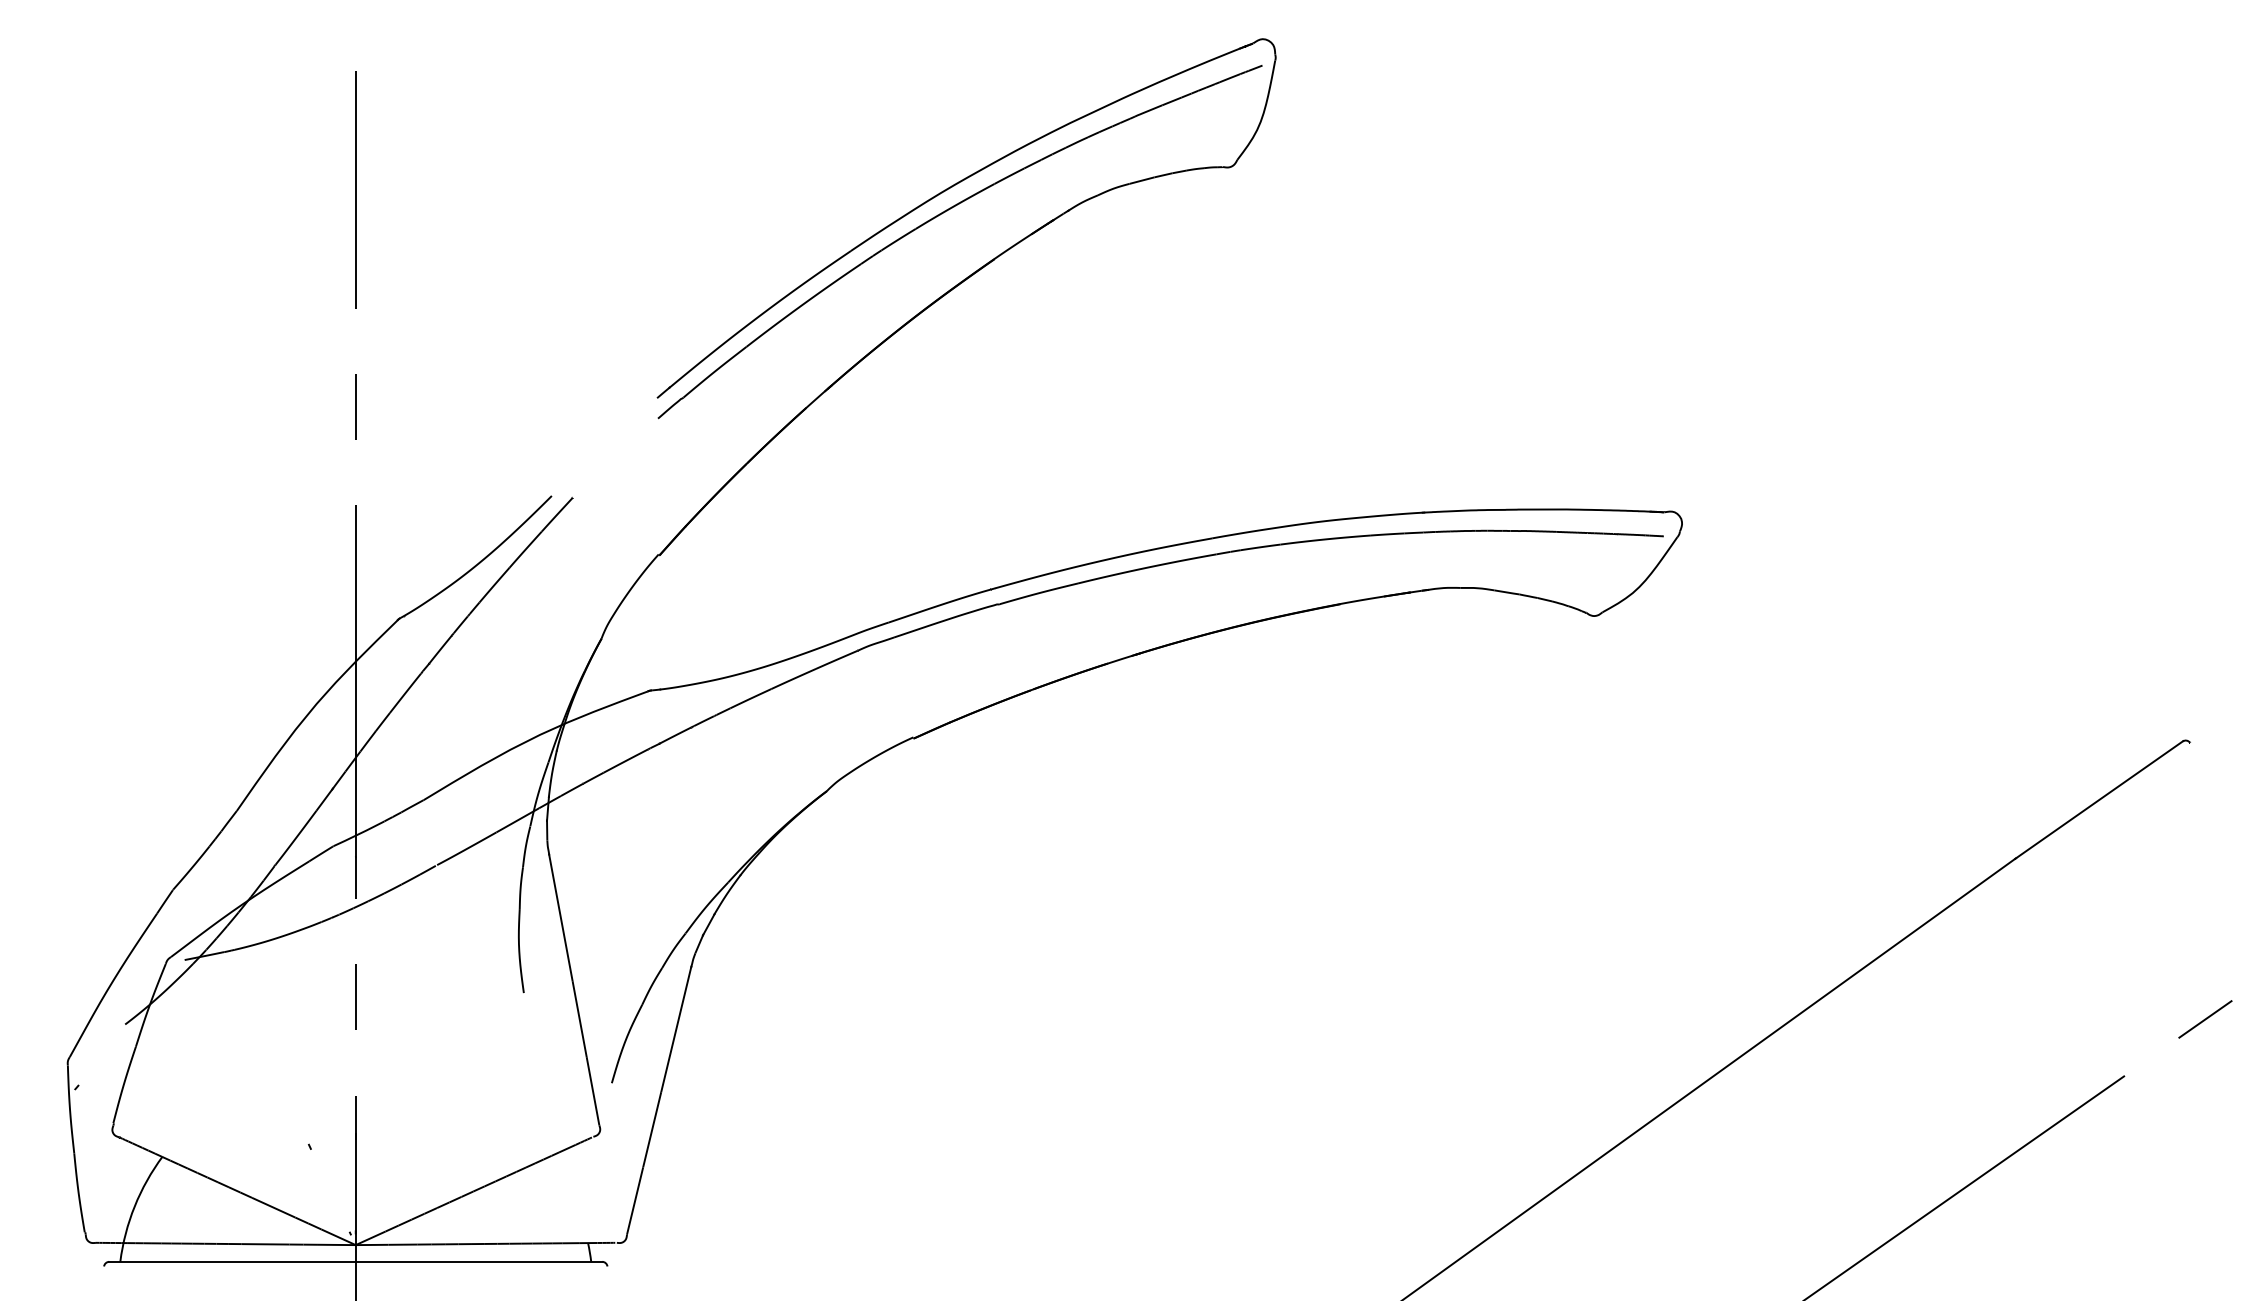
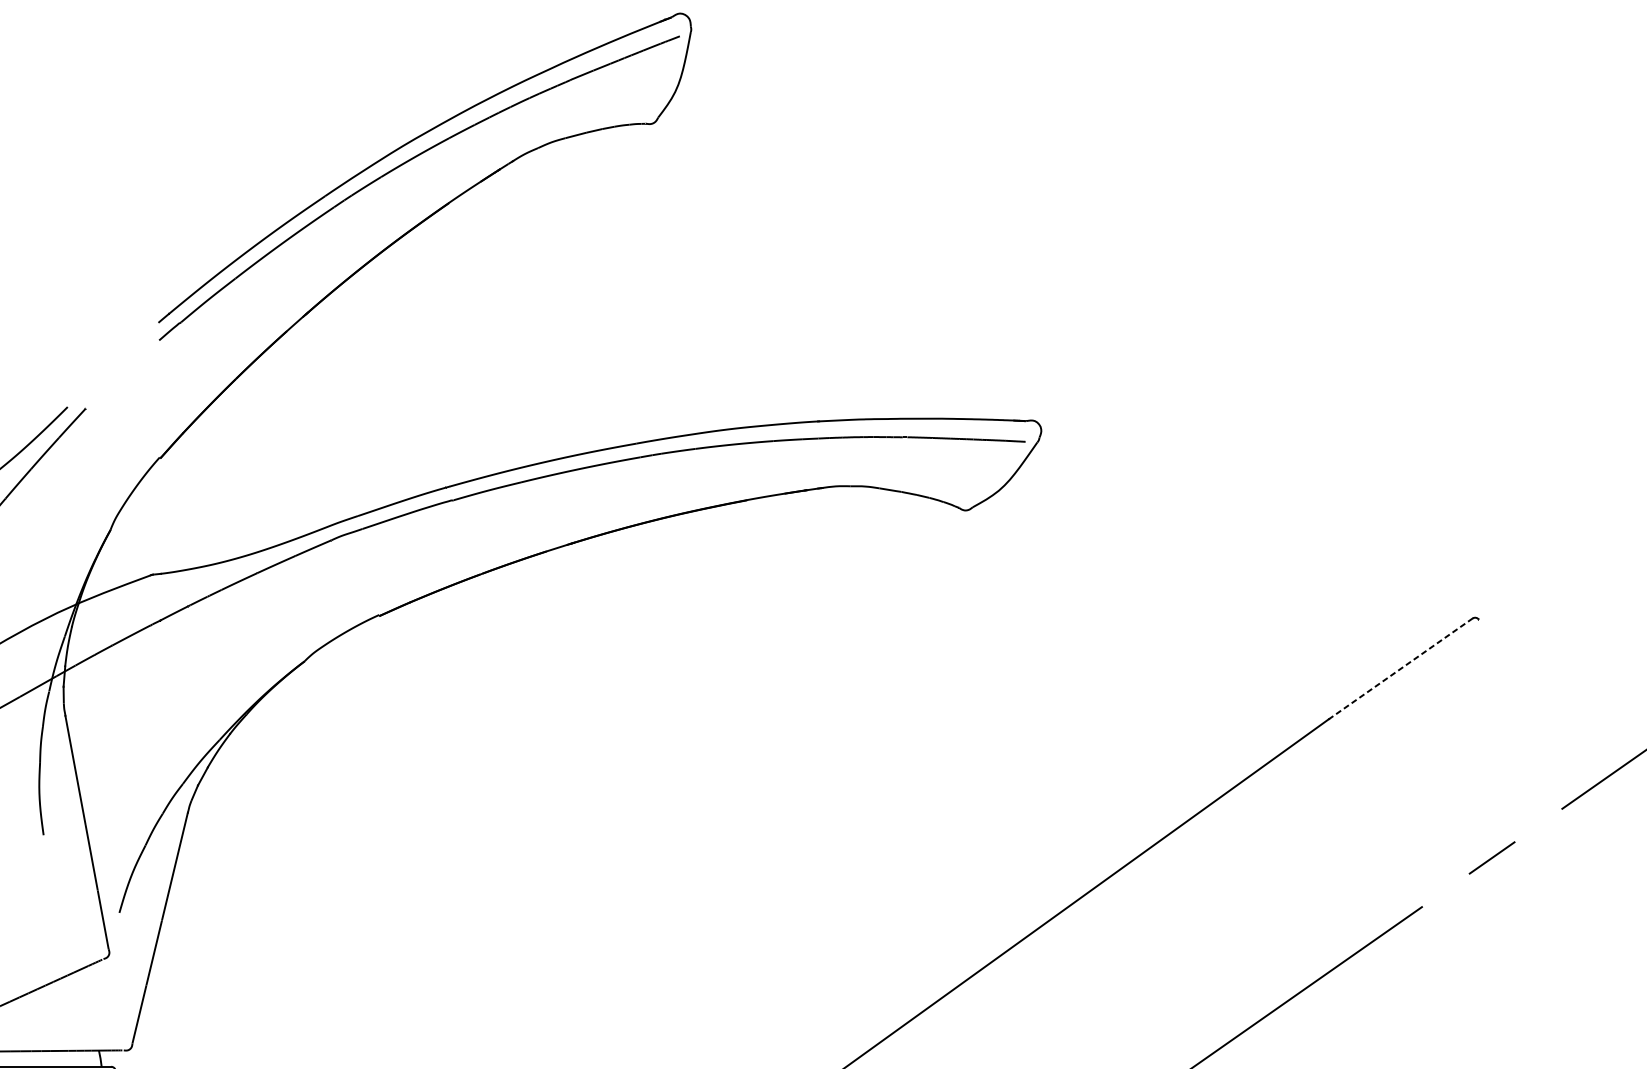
line: (2099, 800) -> (1400, 669), solid -> dashed

